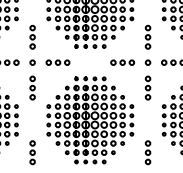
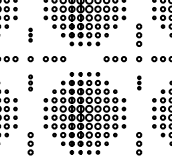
part: (32, 36) -> (30, 34), size x0.6
part: (32, 87) -> (30, 82), size x0.7
part: (148, 87) -> (139, 82), size x0.6

